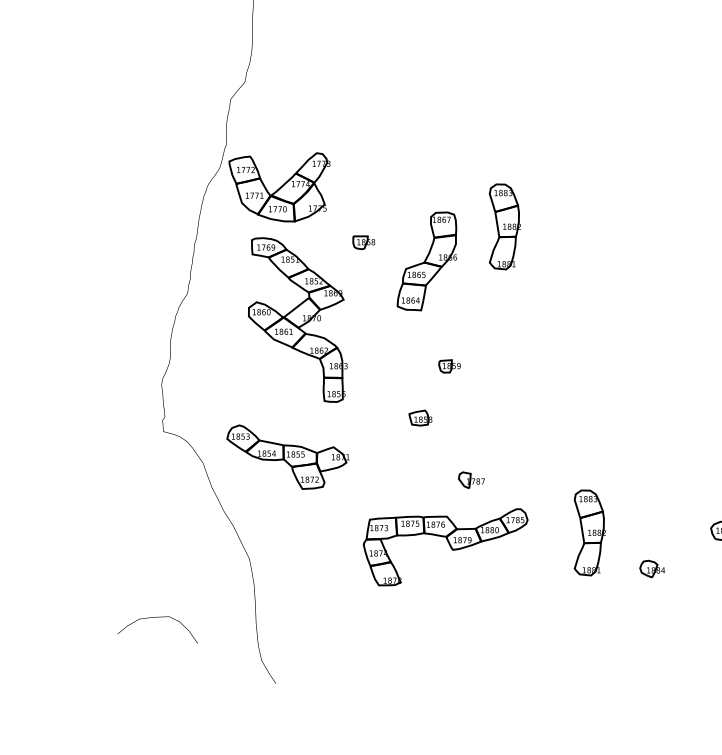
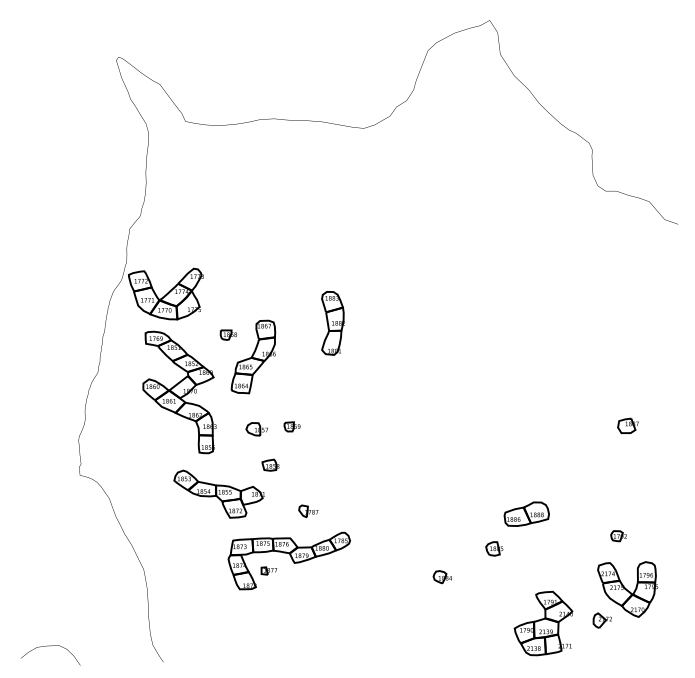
part: (427, 260) -> (253, 356), moved
part: (401, 369) -> (256, 429), added
part: (286, 456) -> (218, 493), moved
part: (588, 533) -> (395, 550), removed
part: (417, 560) -> (268, 570), added
curve: (157, 618) -> (50, 646), moved

